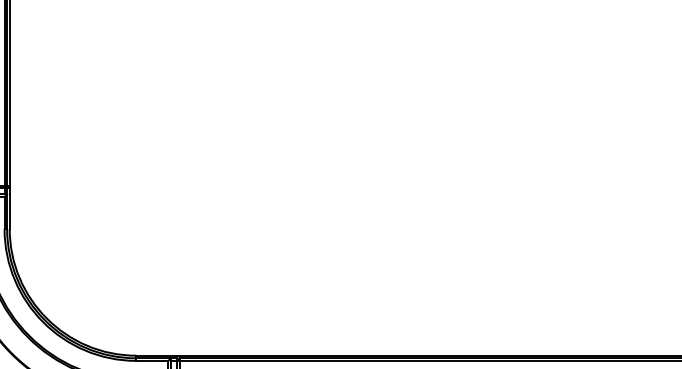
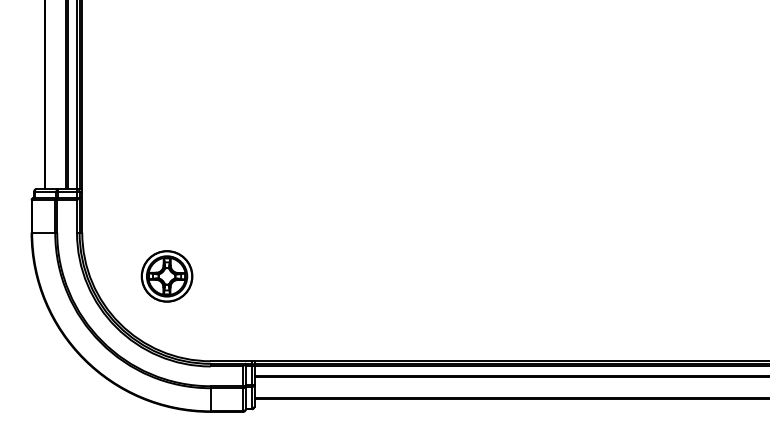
part: (92, 272) -> (166, 276), added

